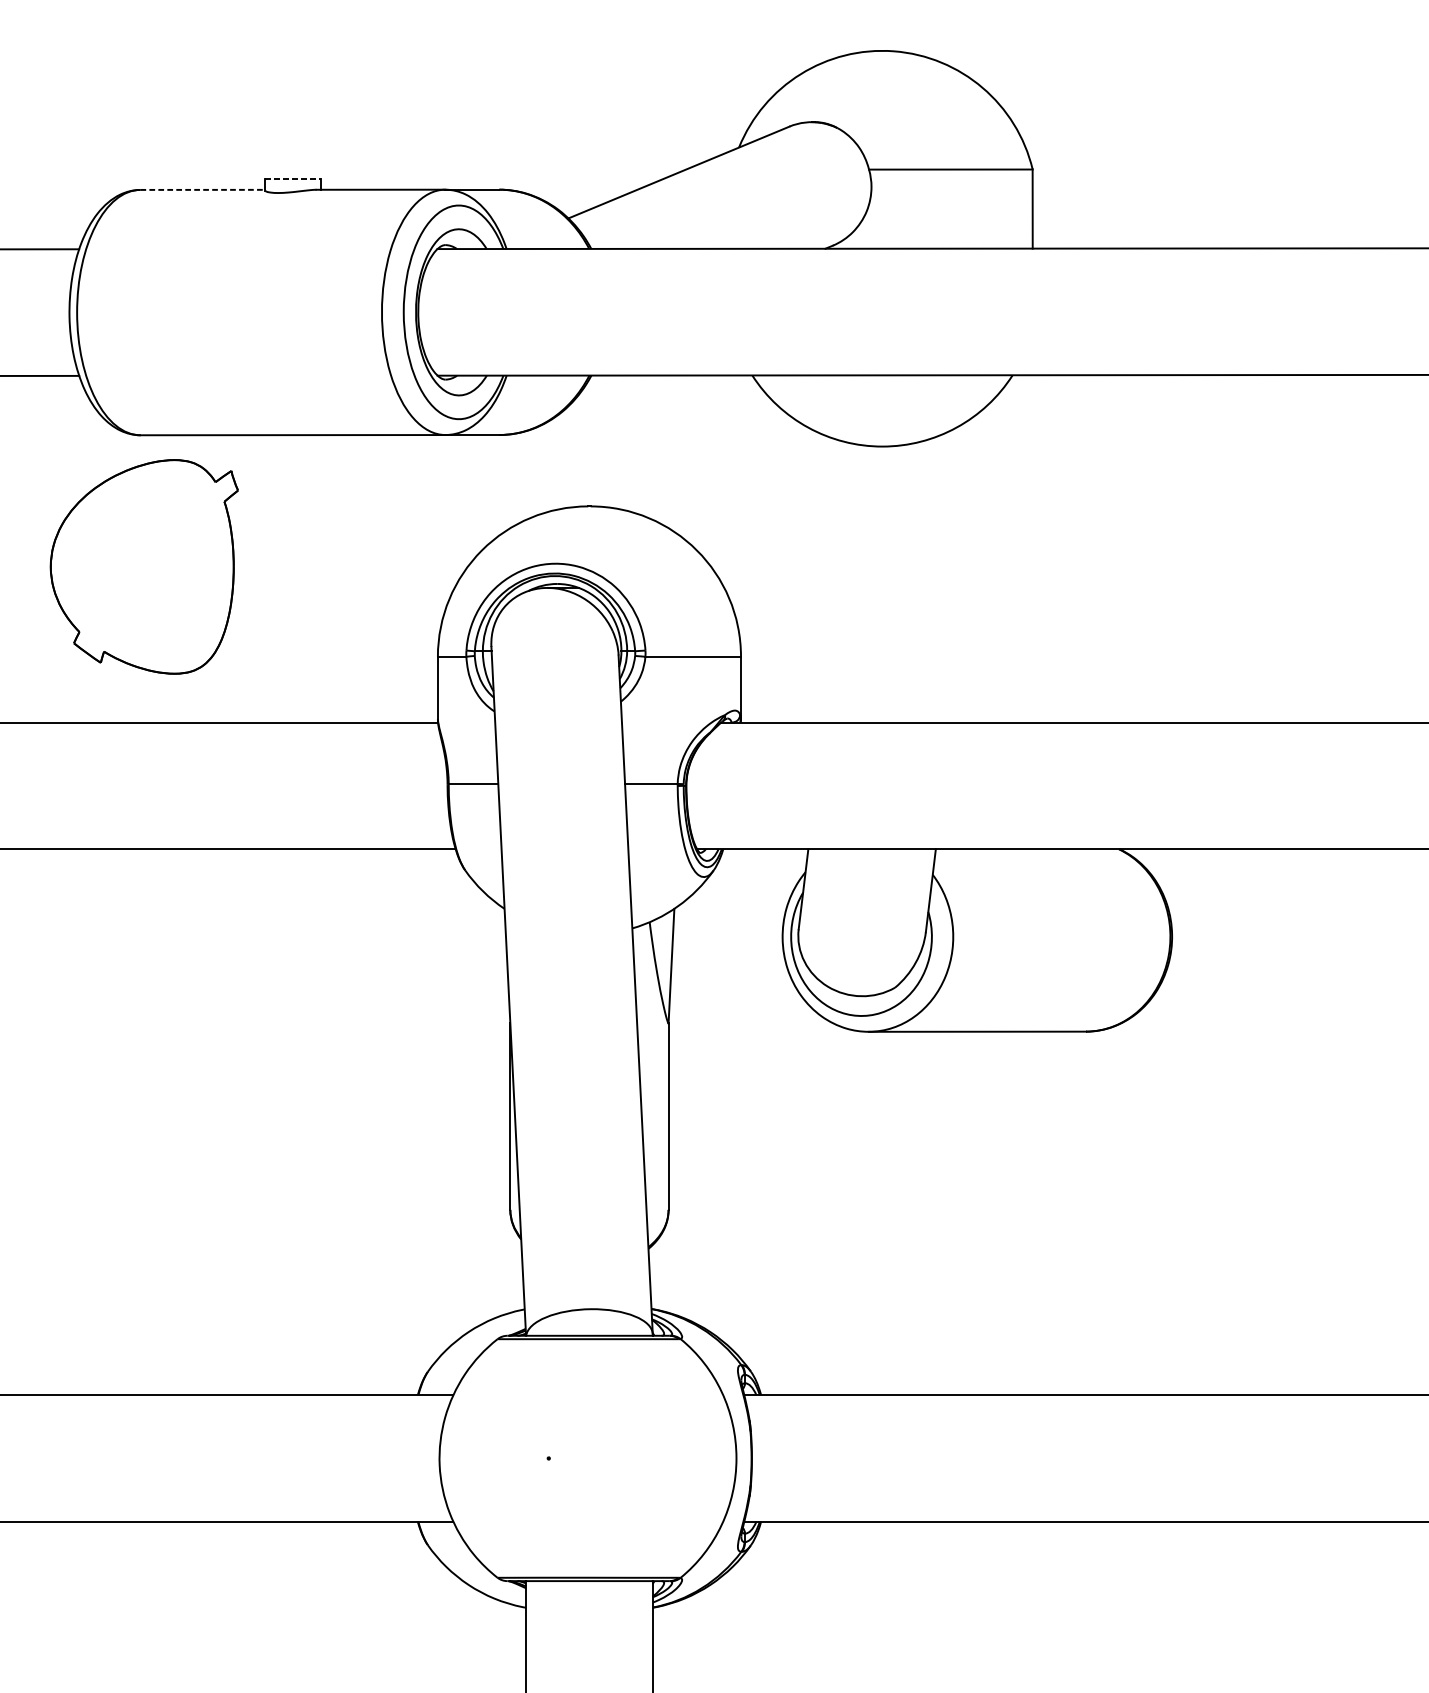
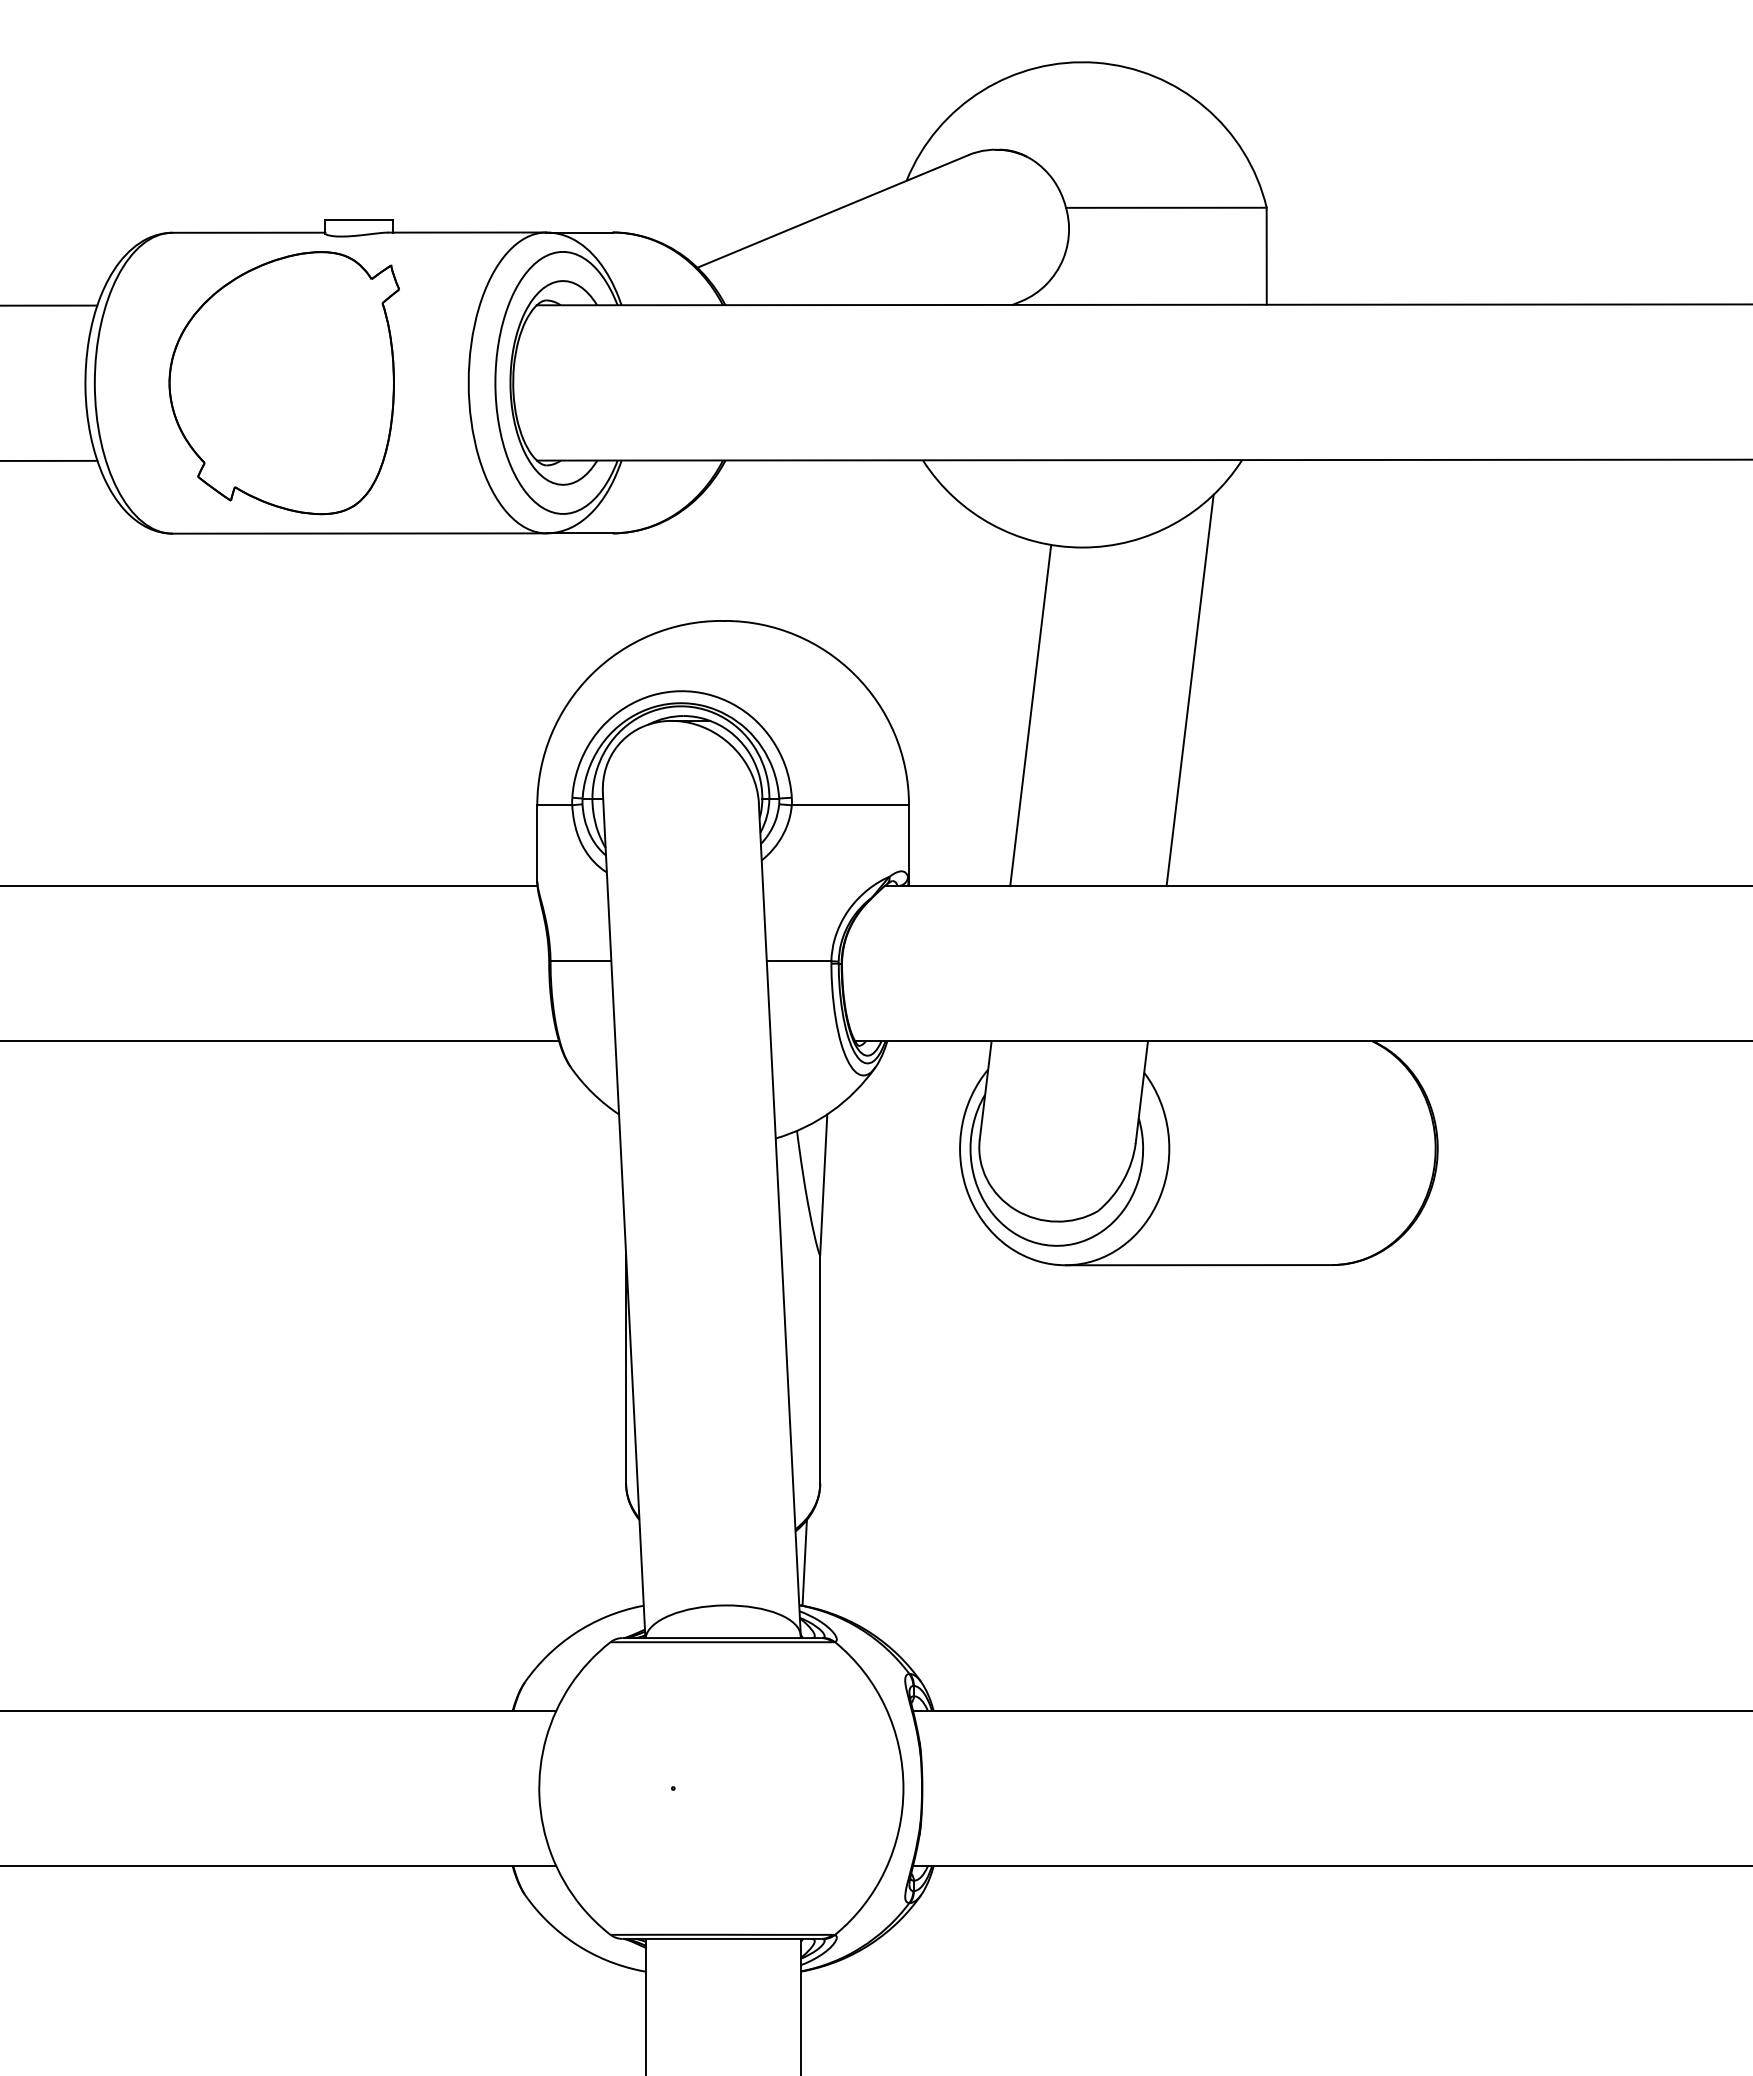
line: (292, 179) -> (359, 219), dashed -> solid
line: (203, 189) -> (249, 232), dashed -> solid
line: (969, 563) -> (1189, 690), added
part: (143, 567) -> (283, 383), moved
line: (840, 583) -> (1030, 715), added
line: (655, 1274) -> (804, 1562), added

